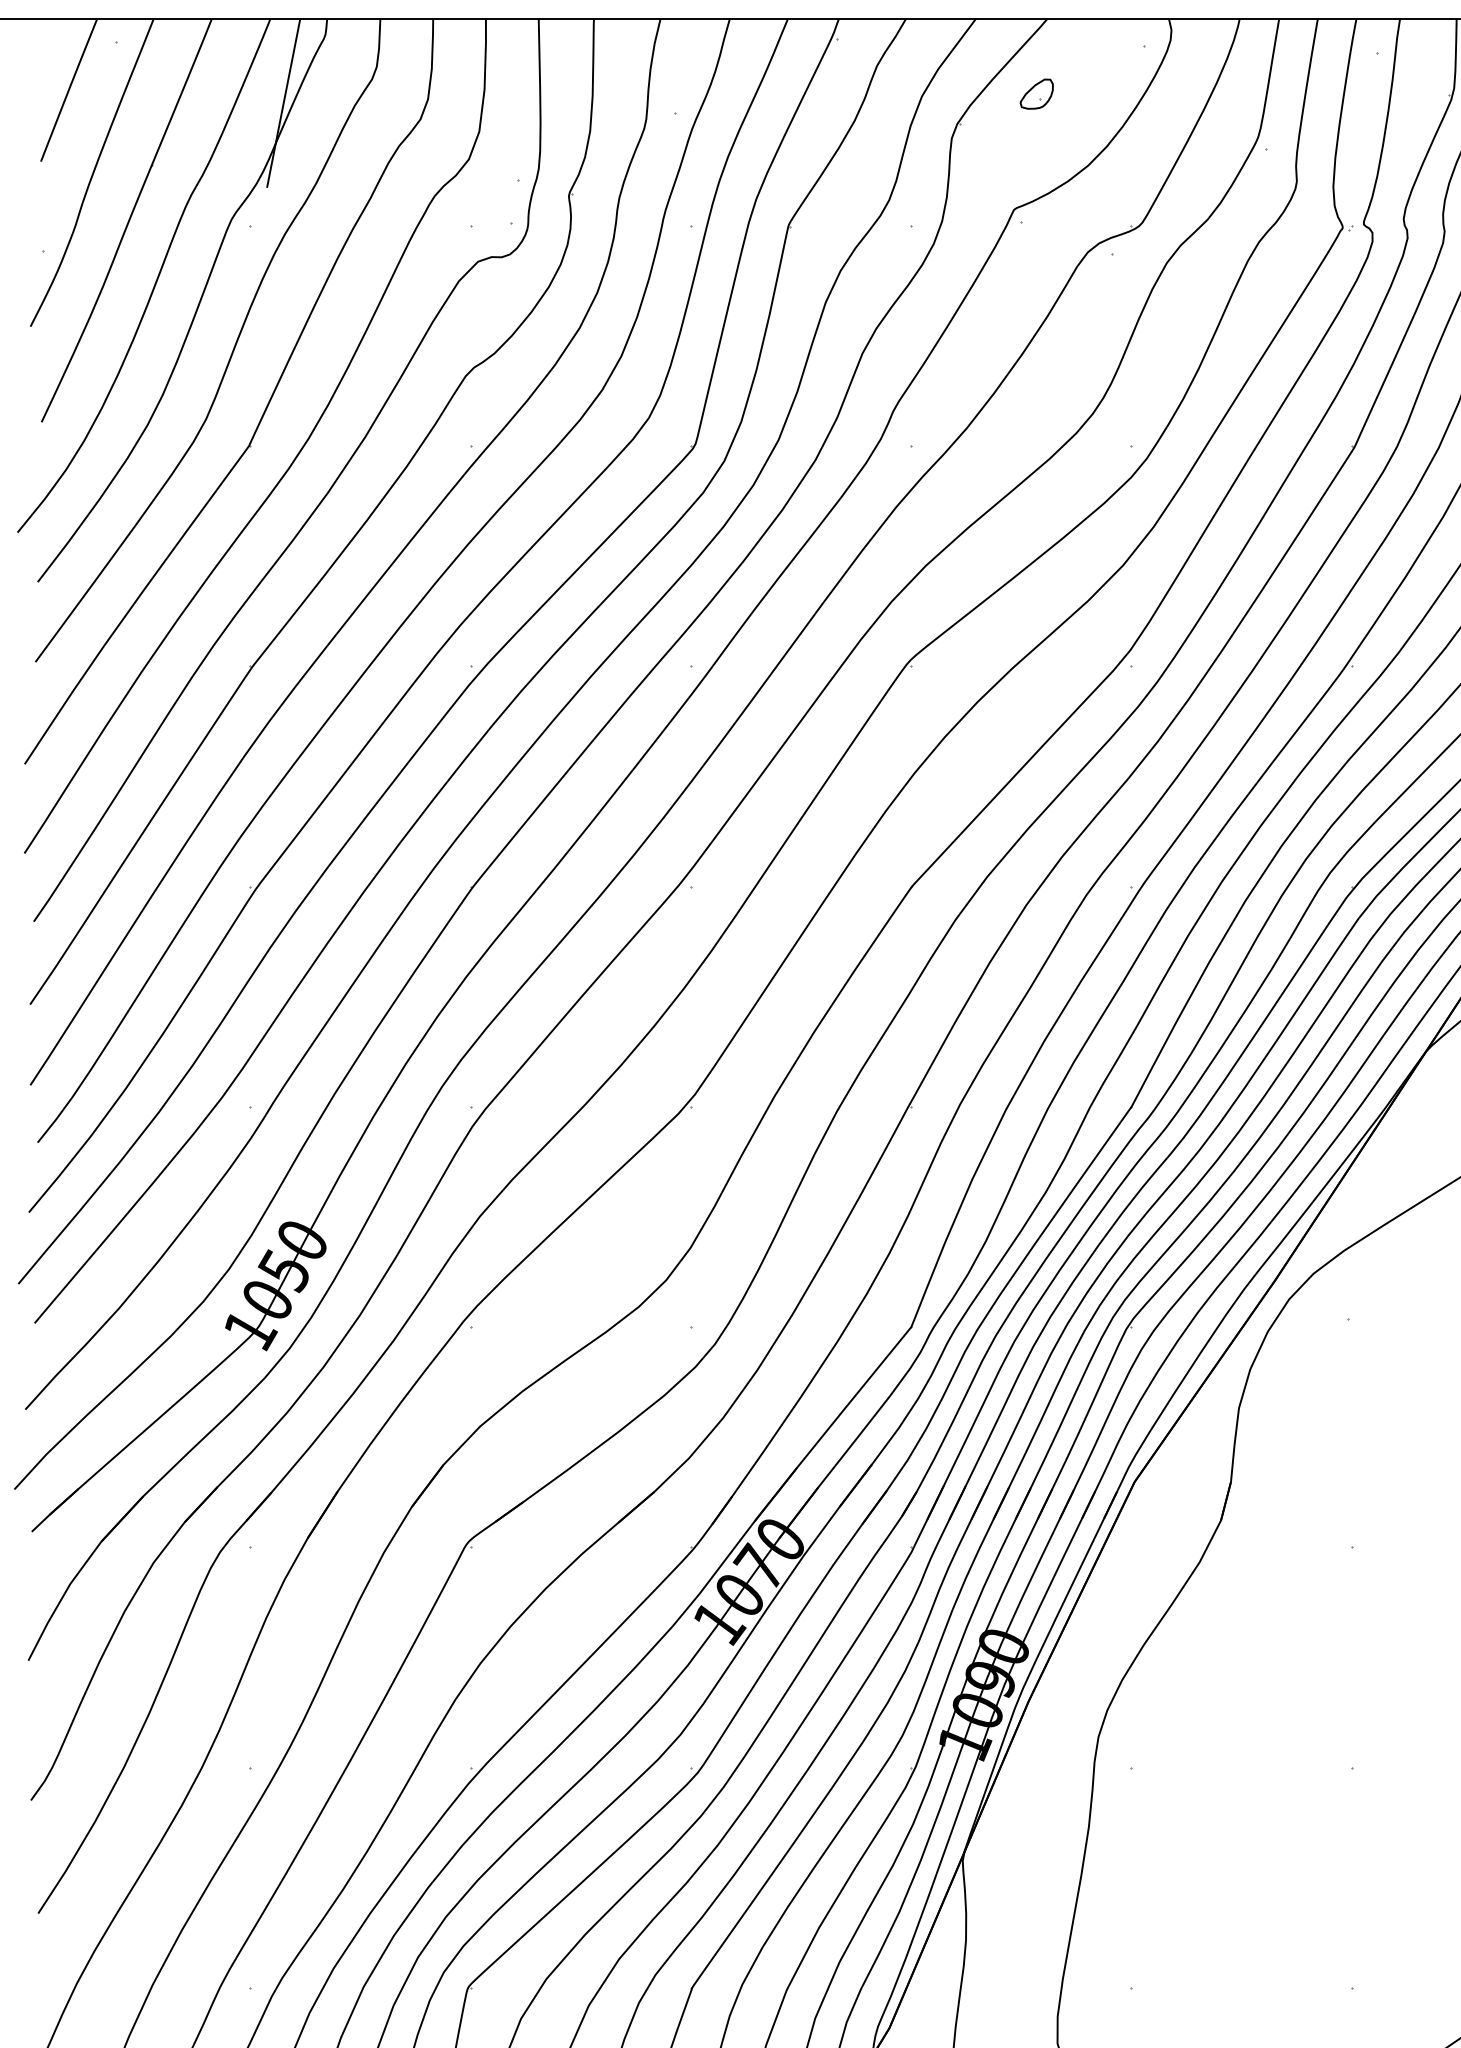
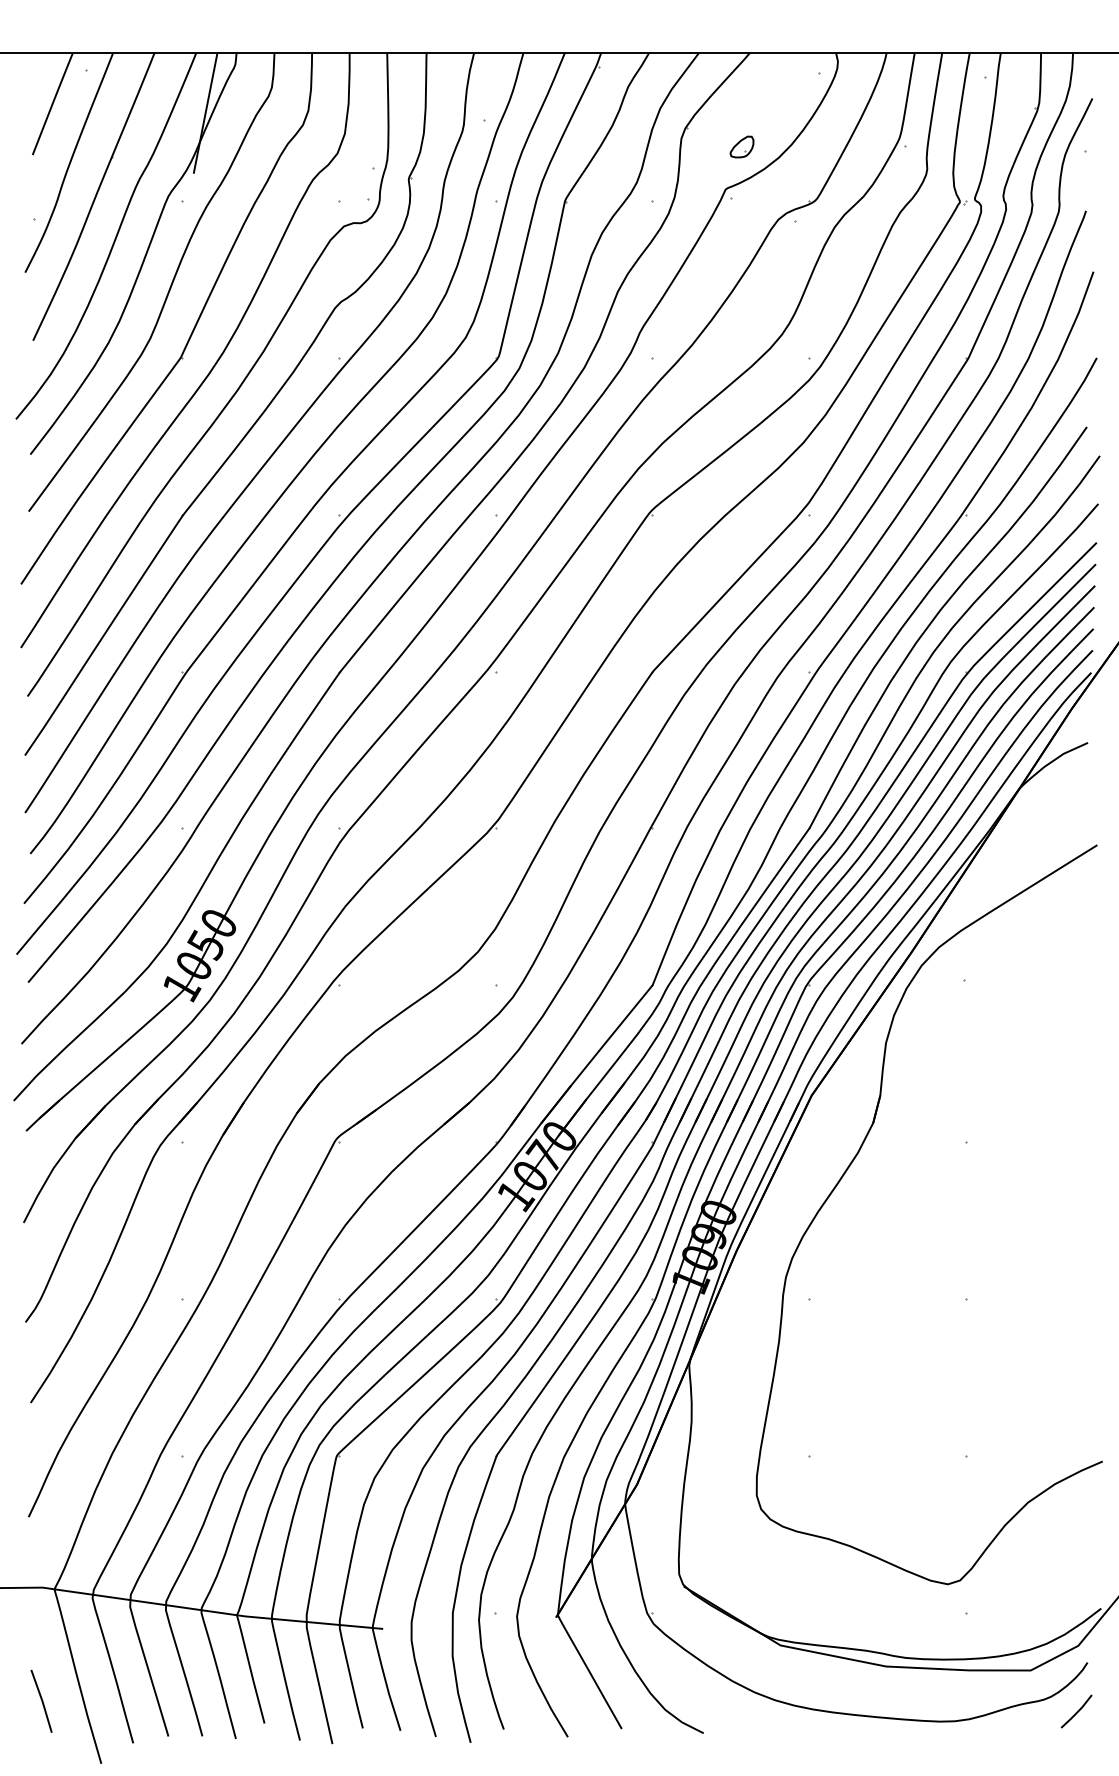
part: (1036, 93) -> (741, 146), moved

